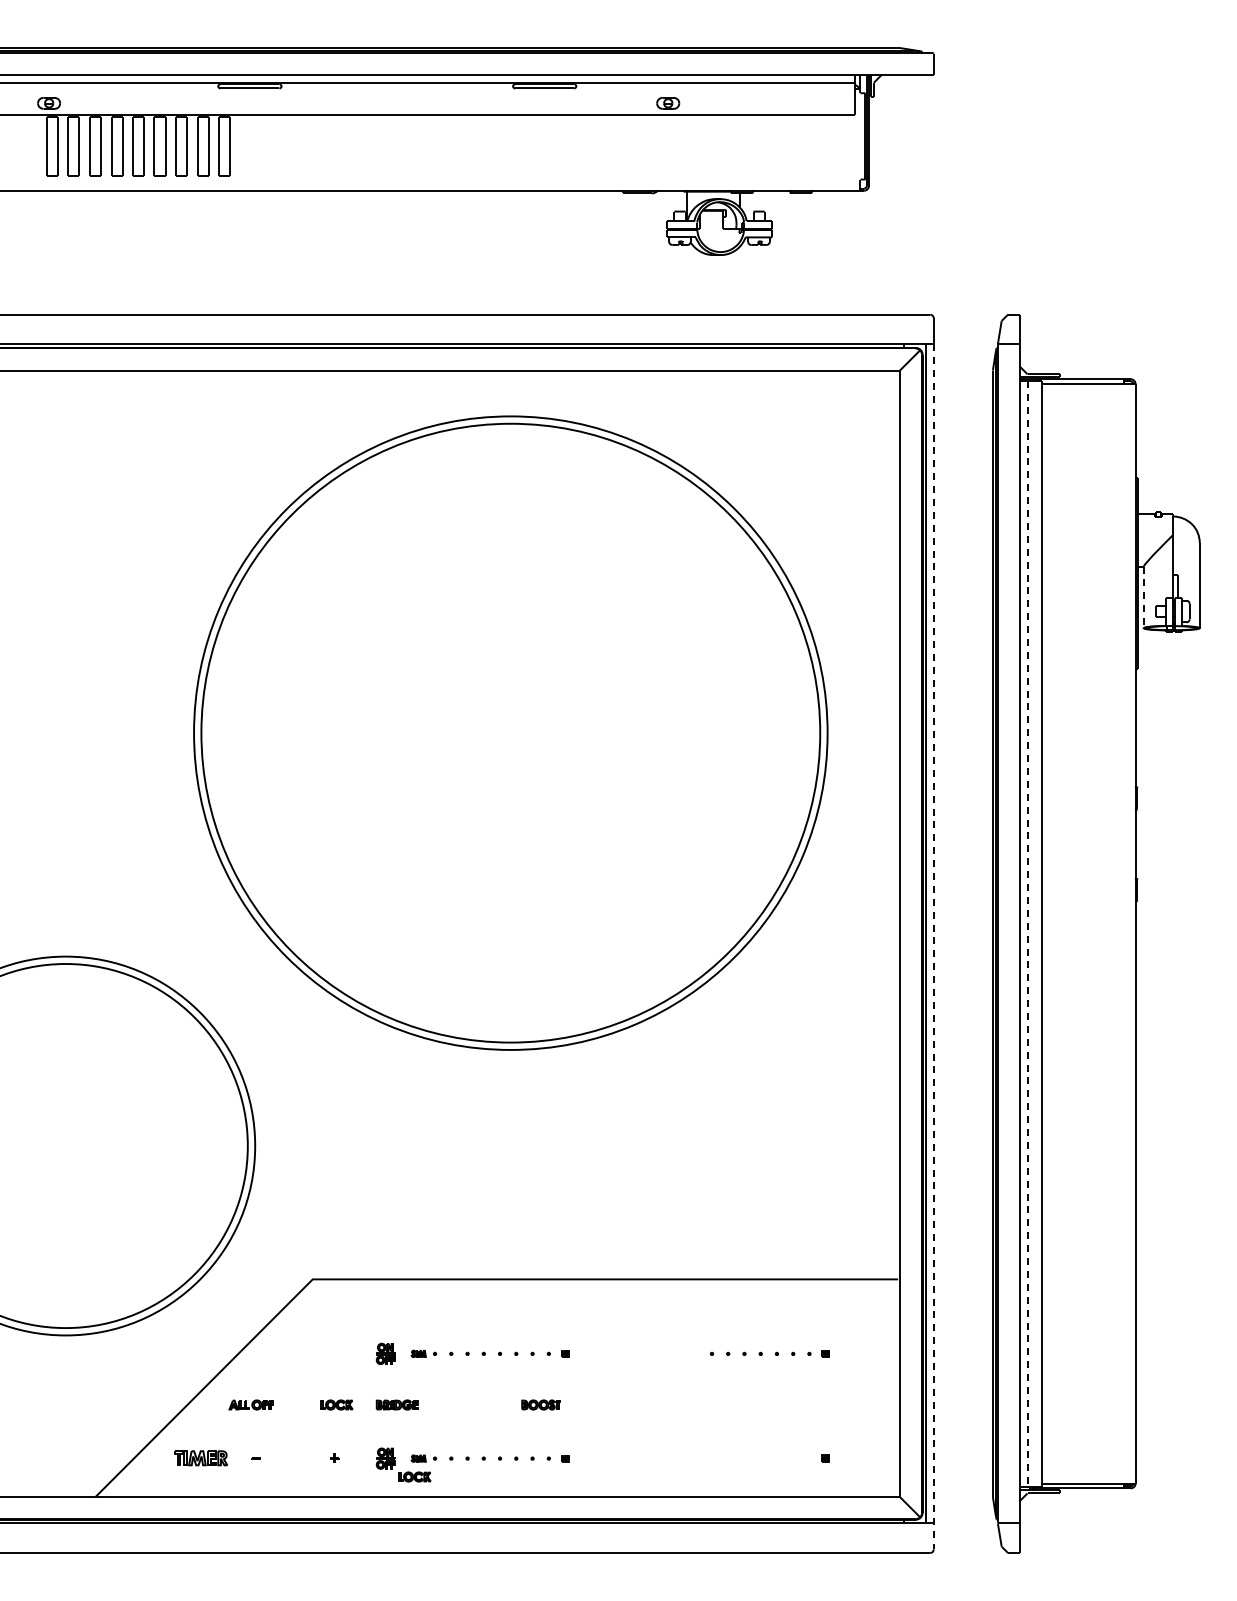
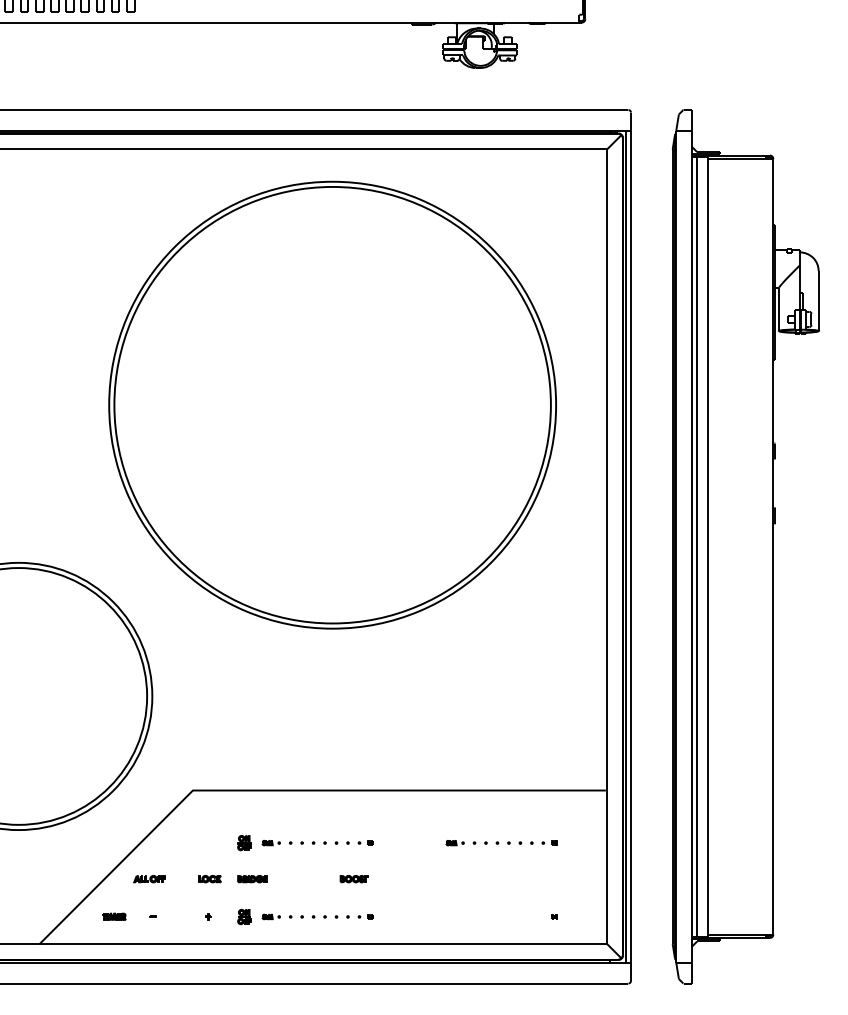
line: (1143, 597) -> (778, 309), dashed -> solid
line: (1027, 933) -> (697, 546), dashed -> solid
line: (933, 946) -> (630, 555), dashed -> solid
part: (684, 1353) -> (455, 842), added
part: (201, 1458) -> (114, 916), size x0.62
part: (414, 1476) -> (264, 929), removed

